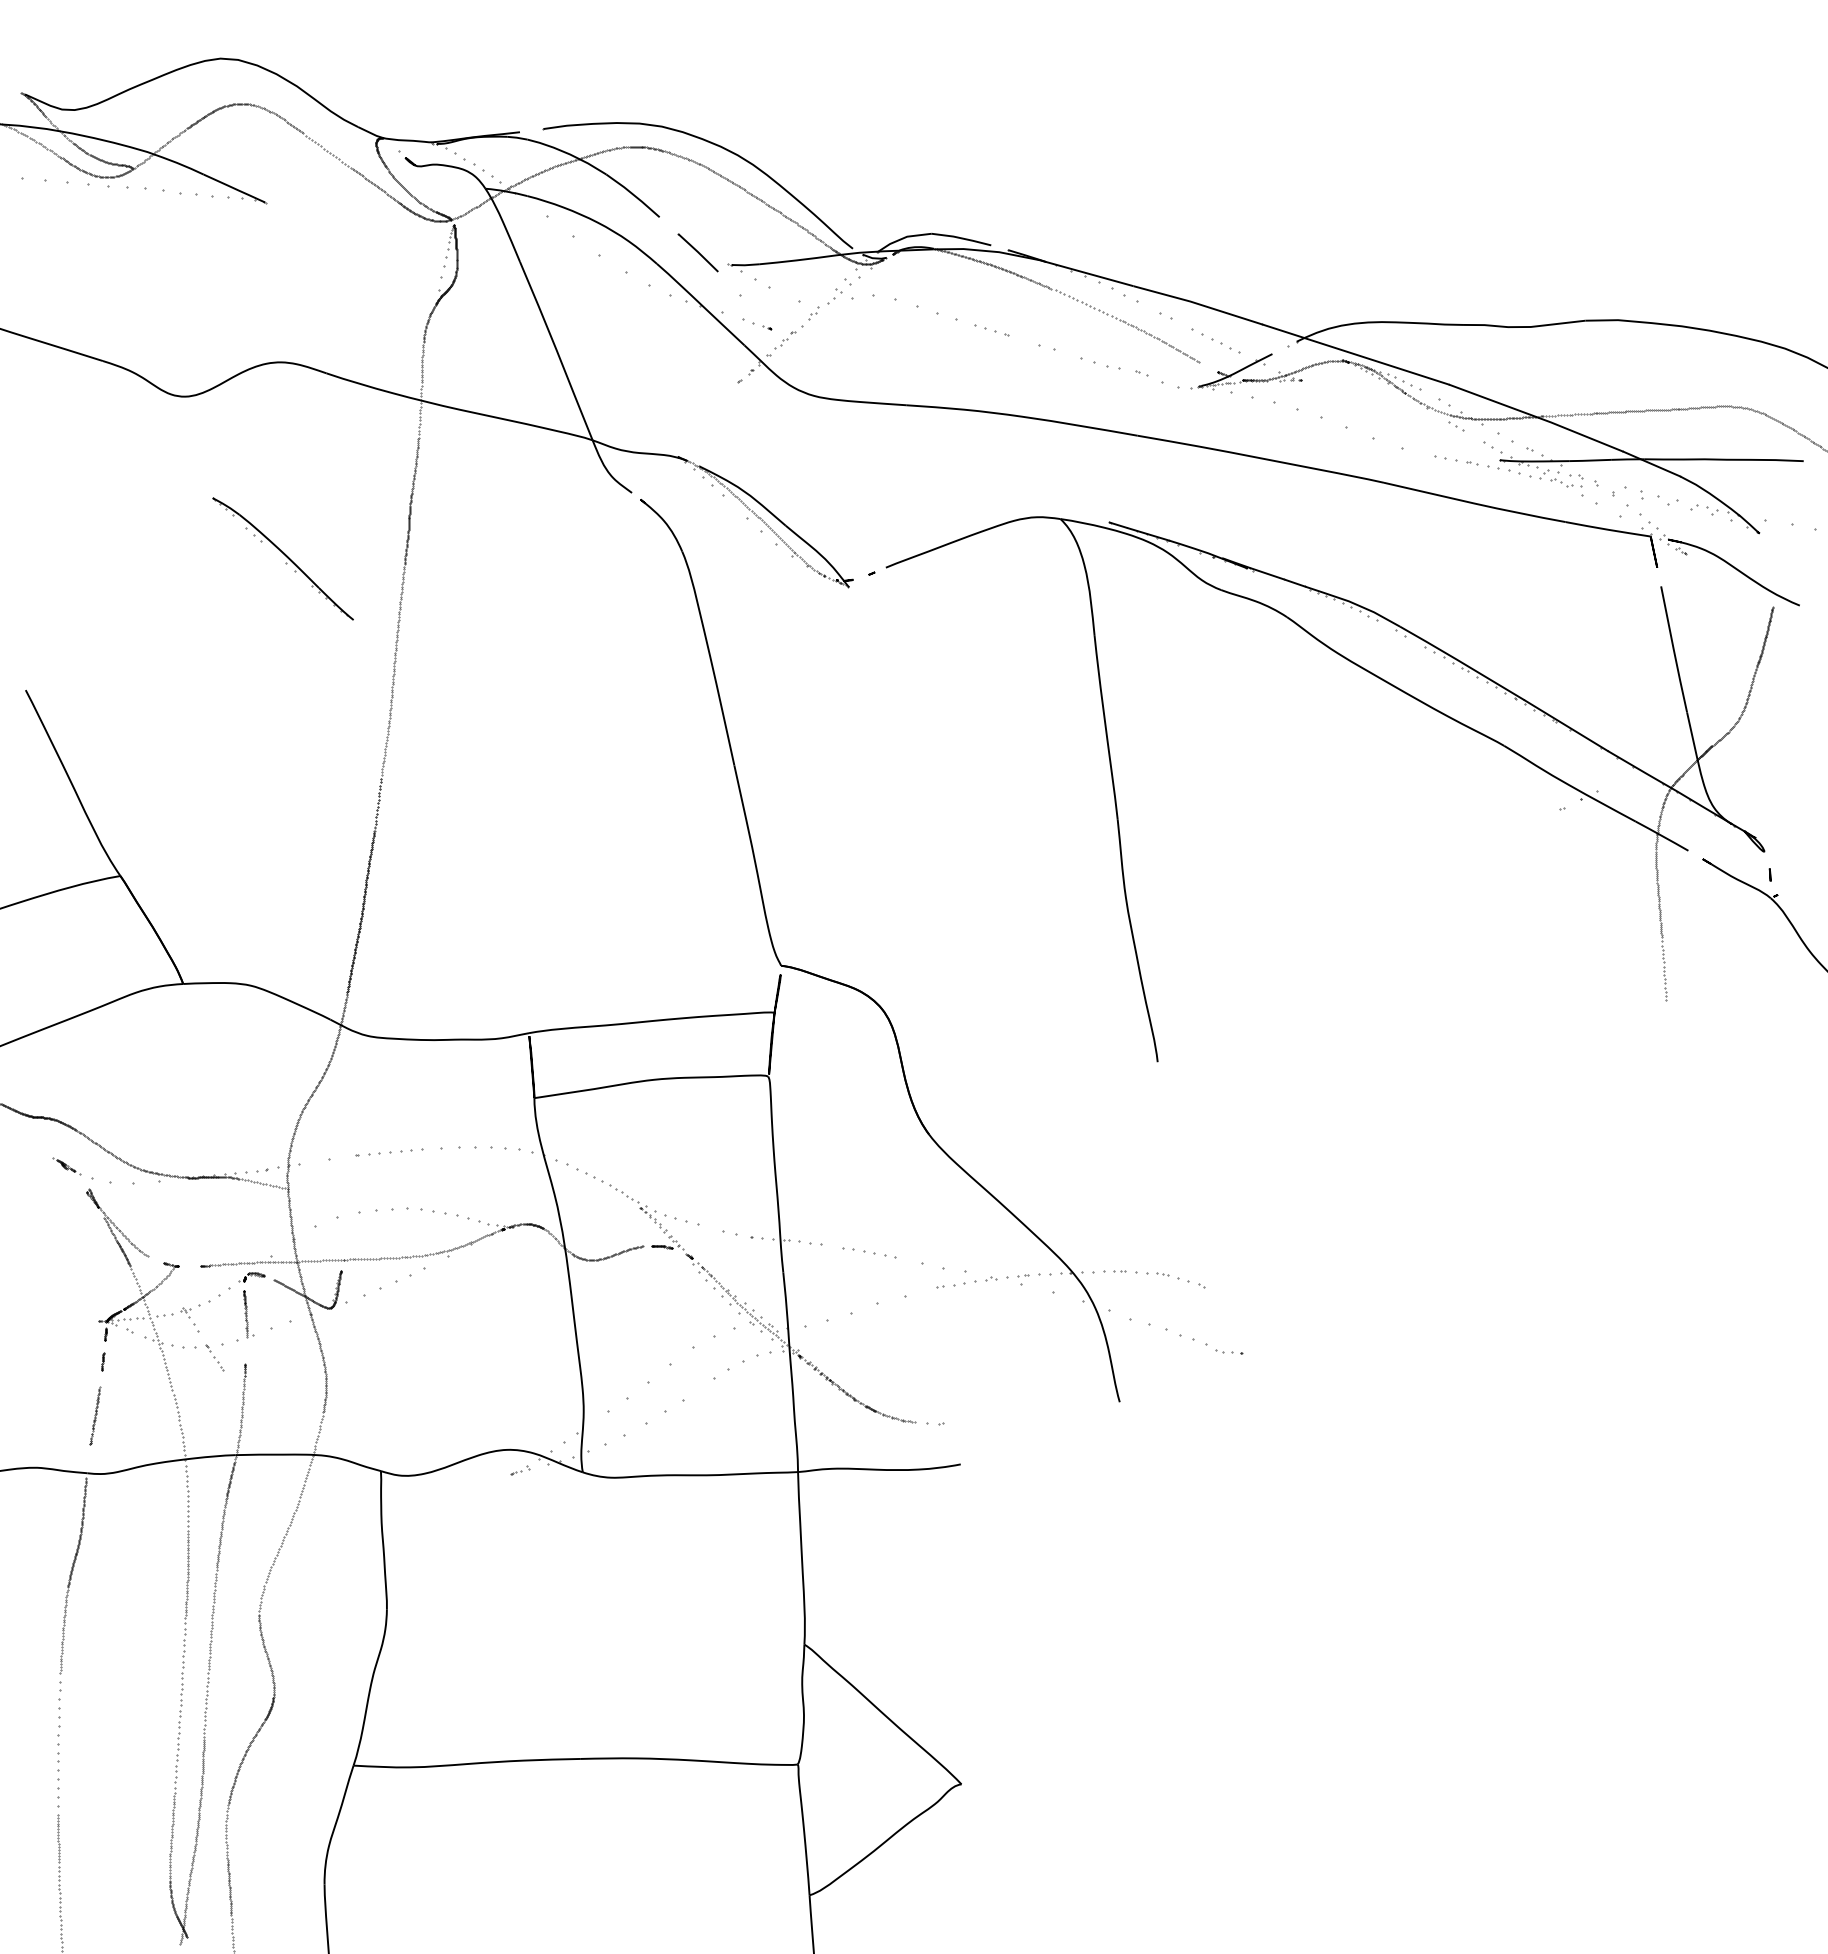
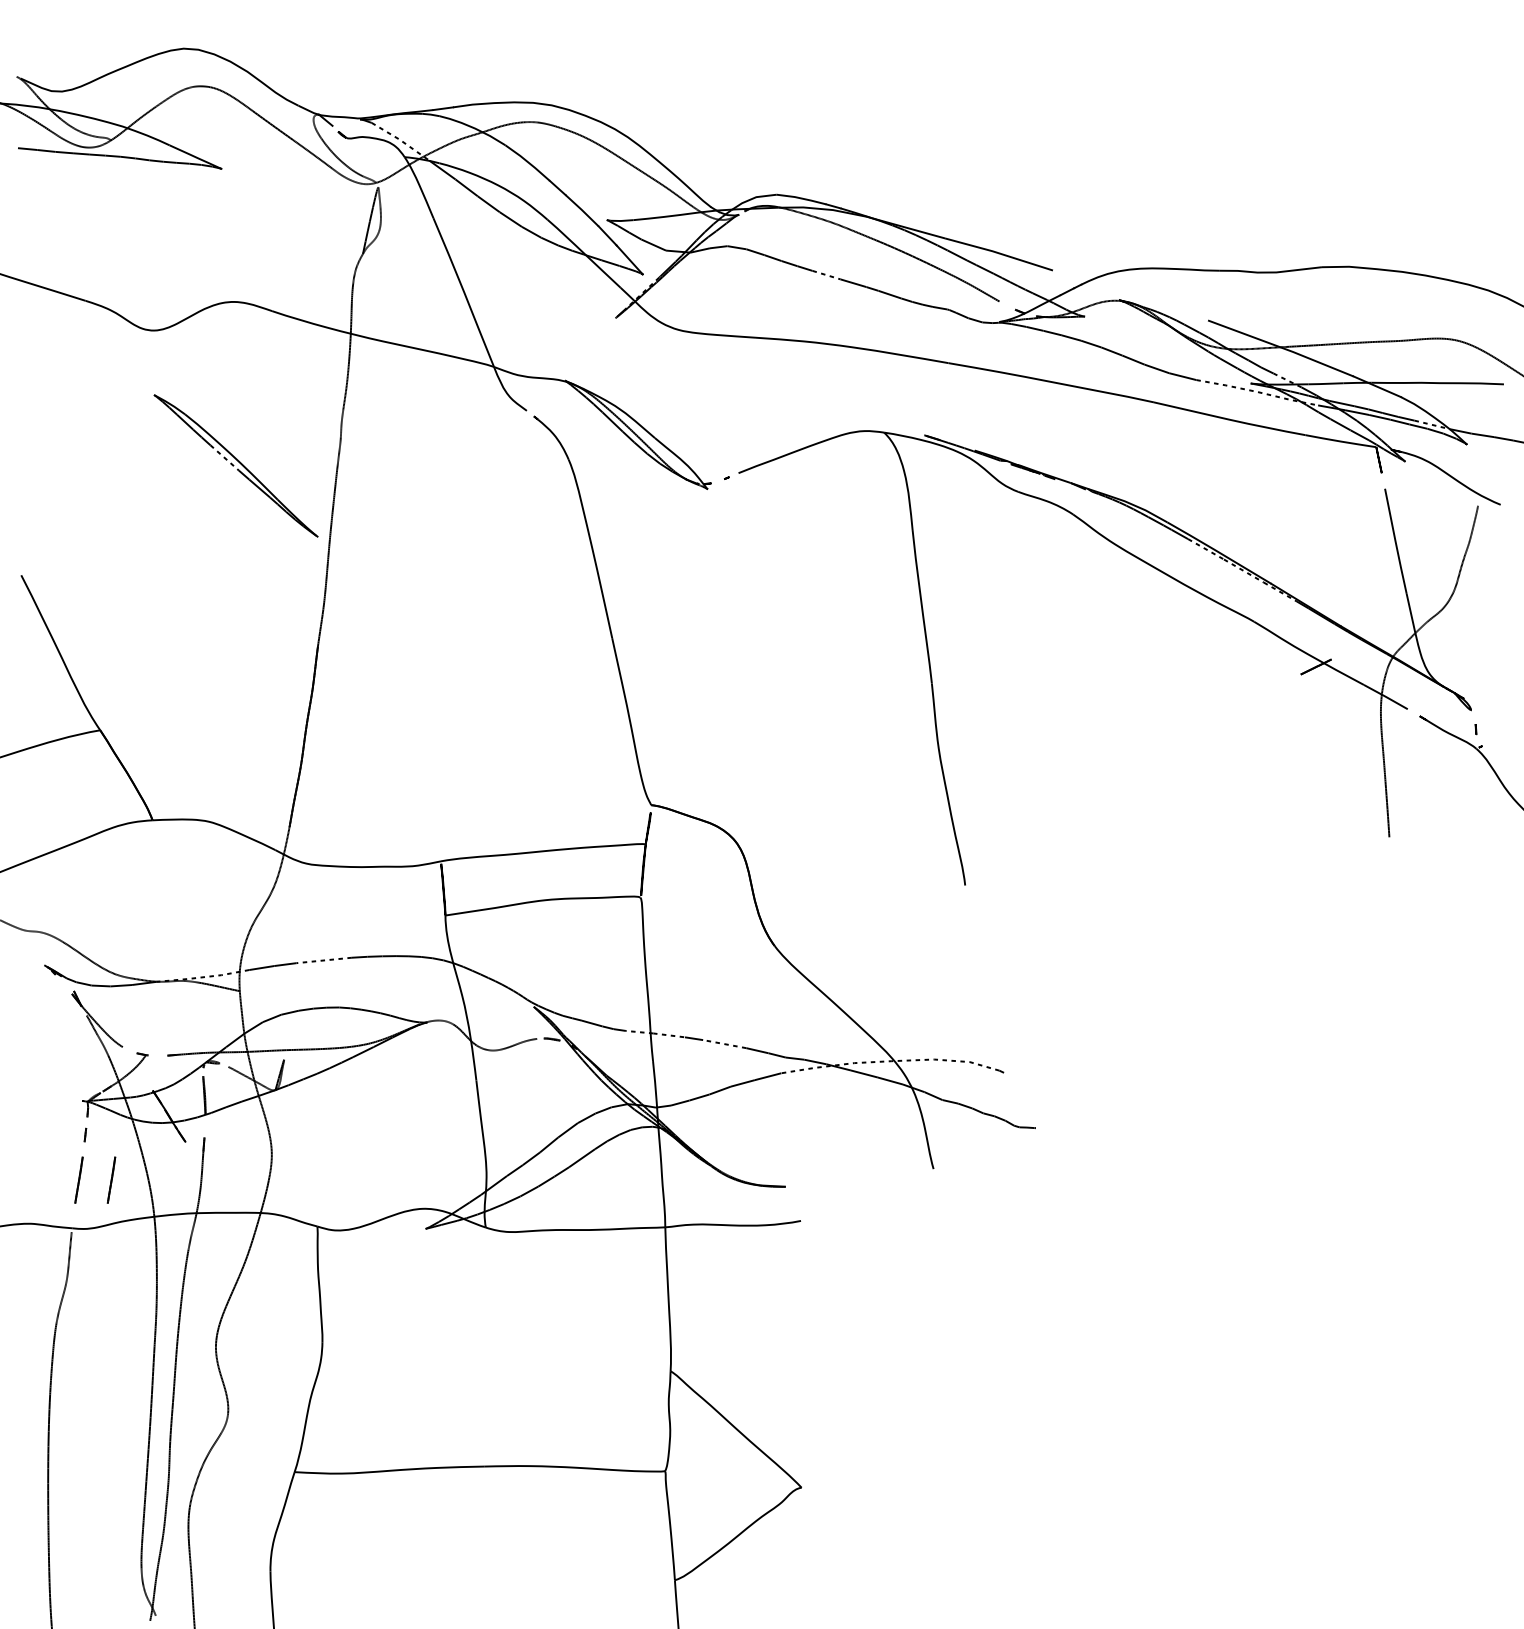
line: (1355, 354) -> (1130, 295), removed
line: (1148, 534) -> (957, 445), removed
part: (282, 558) -> (235, 465), size x1.4
curve: (134, 1415) -> (111, 1180), added

